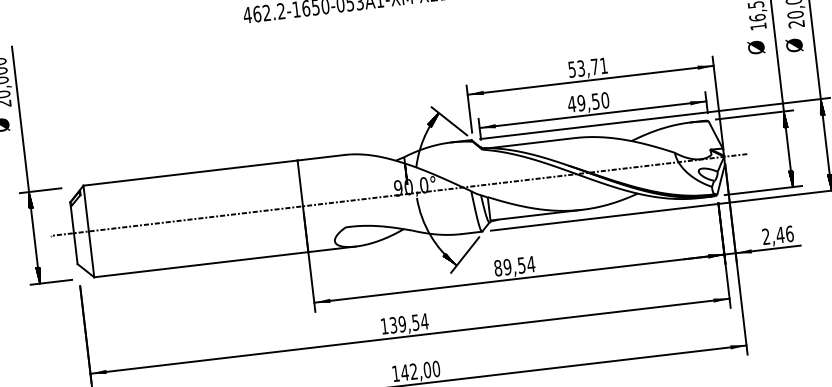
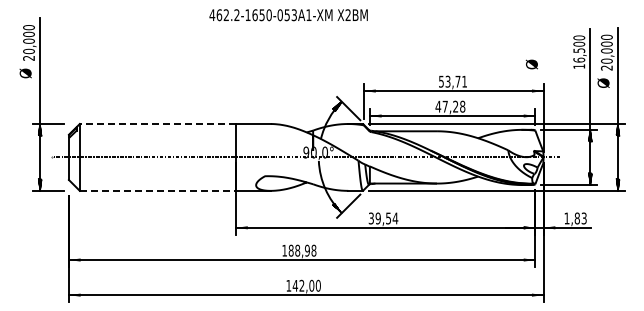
text: (755, 47) -> (531, 64), moved
text: (592, 101) -> (453, 106), 49,50 -> 47,28
line: (190, 173) -> (157, 124), solid -> dashed
text: (777, 235) -> (575, 218), 2,46 -> 1,83
line: (202, 264) -> (158, 190), solid -> dashed
text: (496, 268) -> (370, 218), 89,54 -> 39,54
text: (408, 323) -> (302, 250), 139,54 -> 188,98

